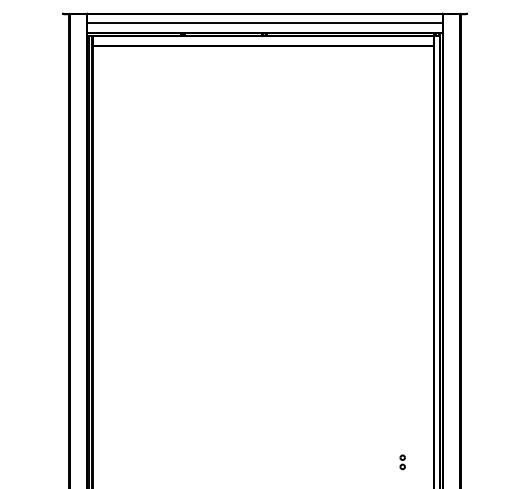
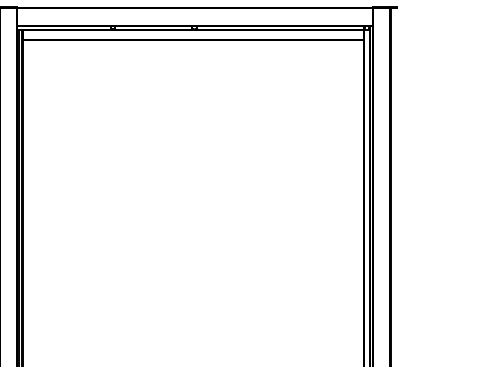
line: (264, 23) -> (194, 17), removed

